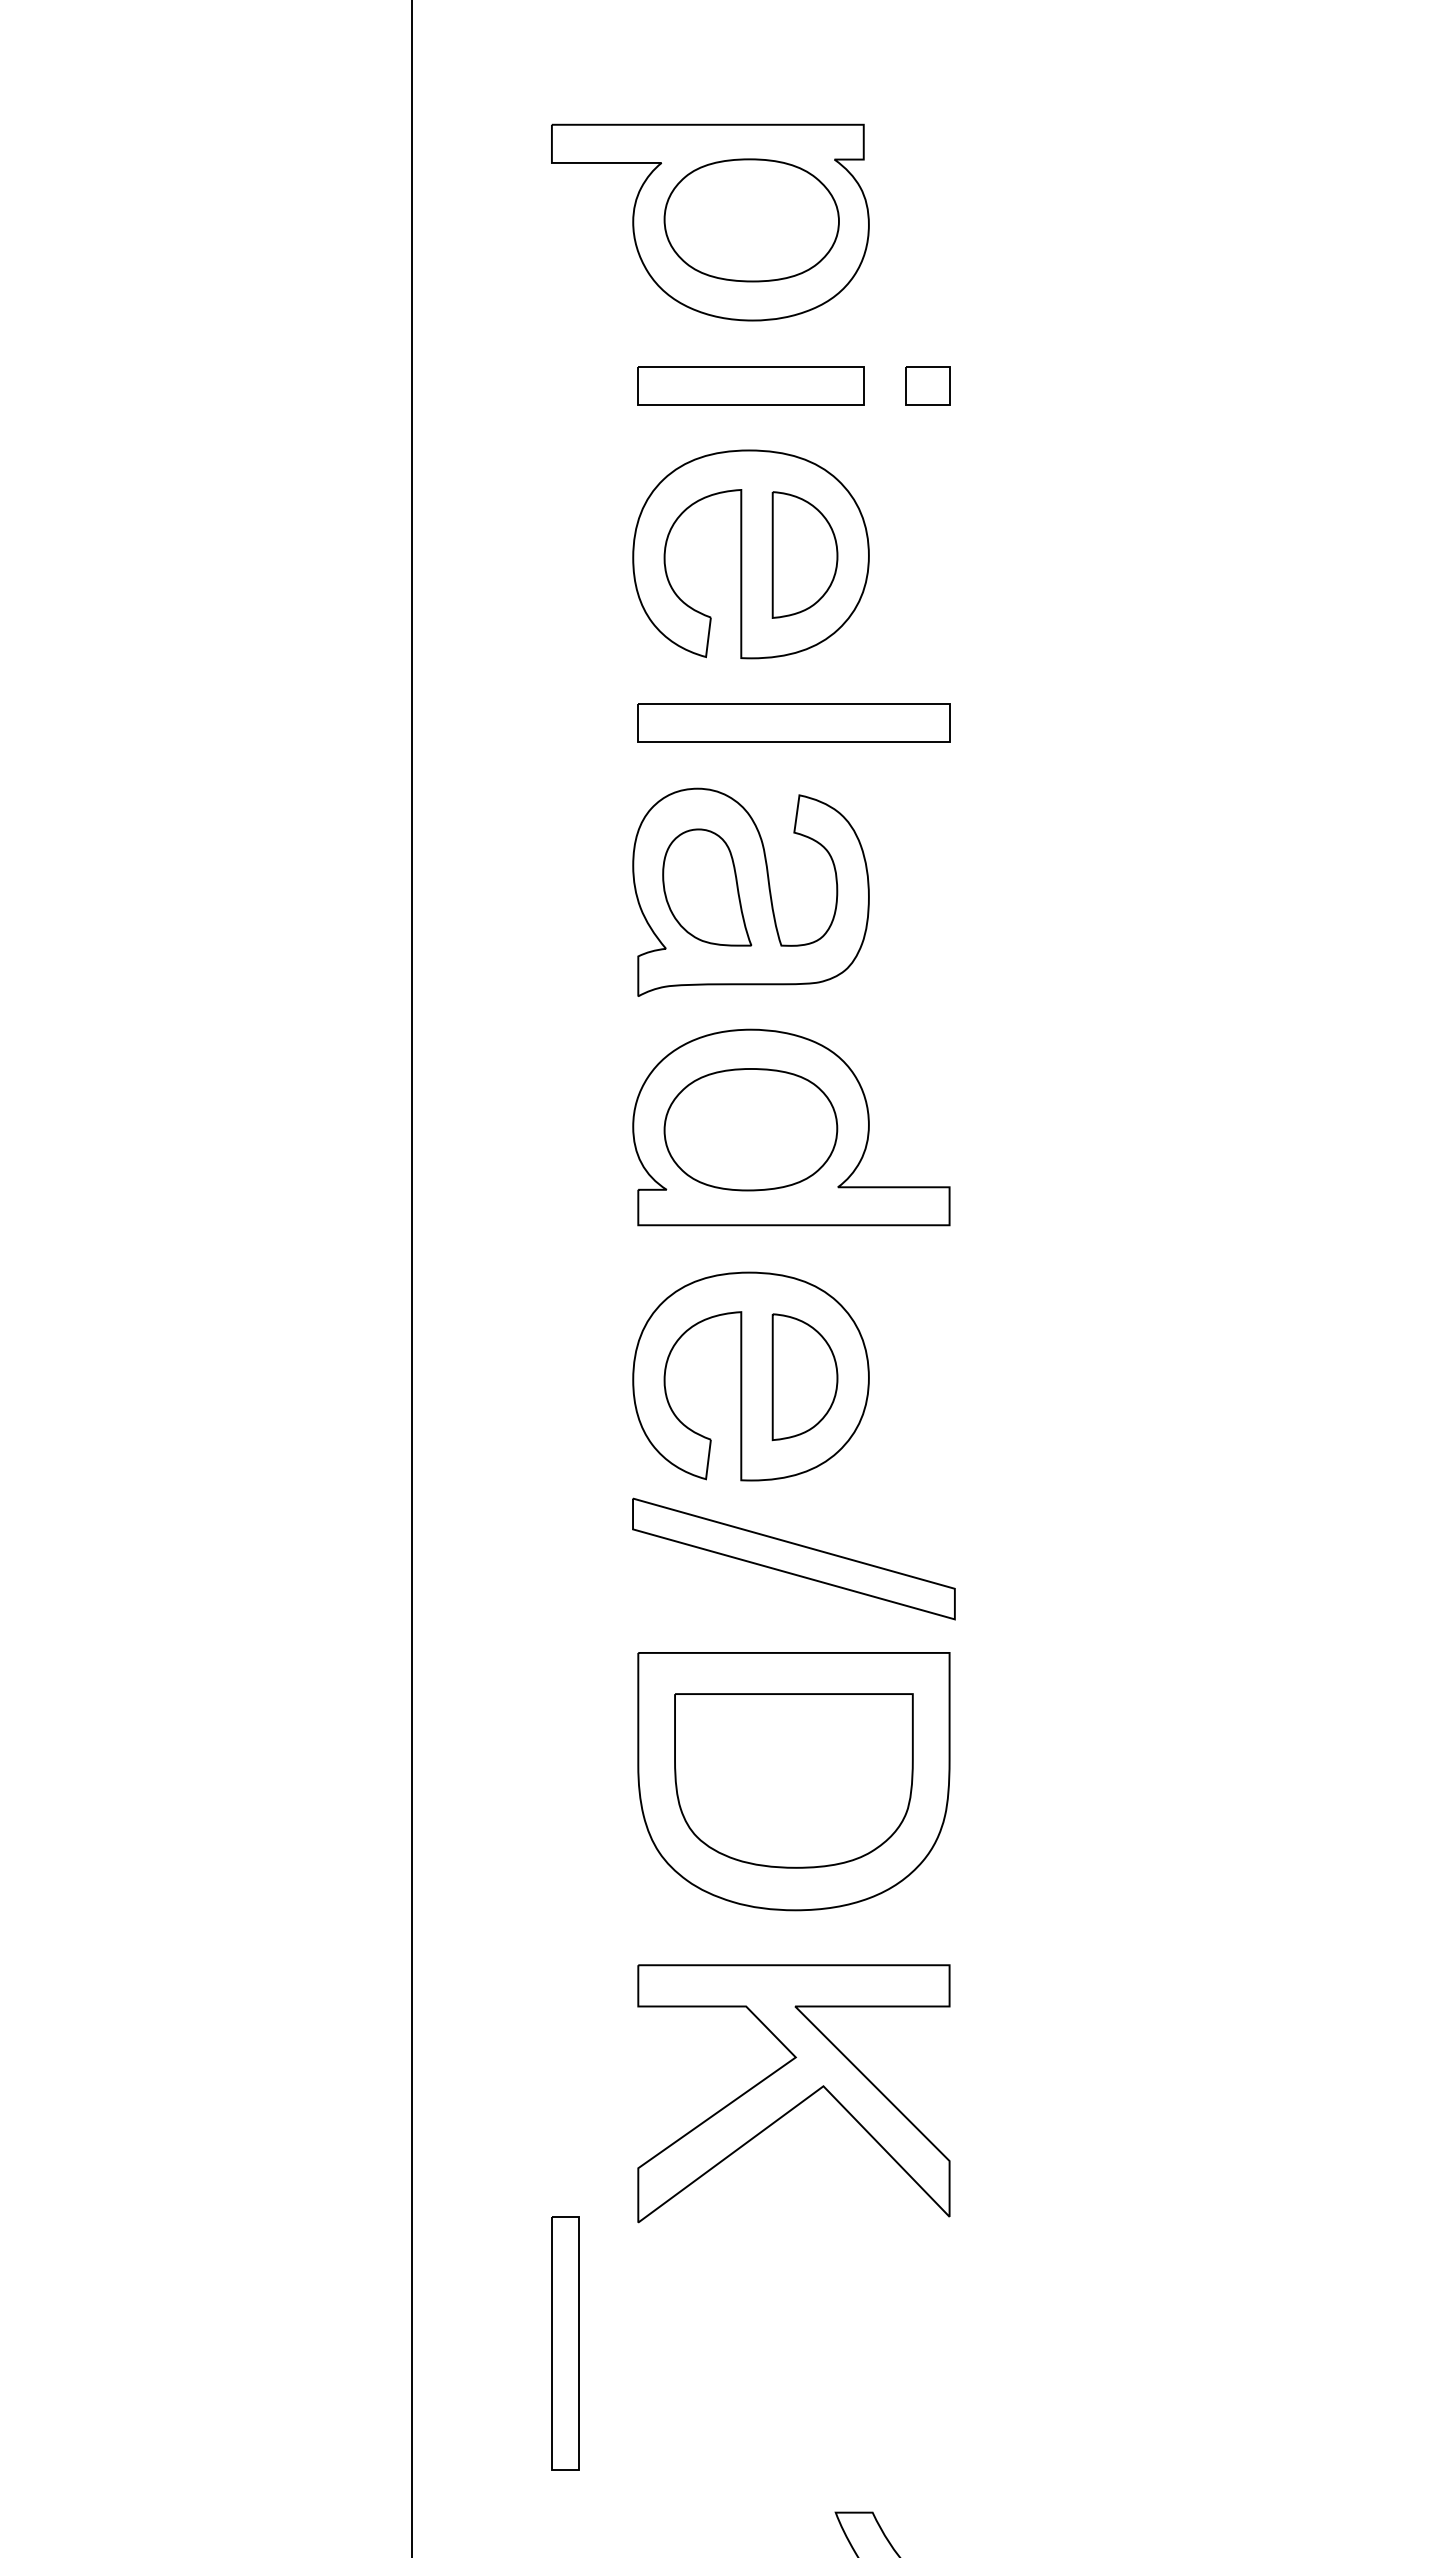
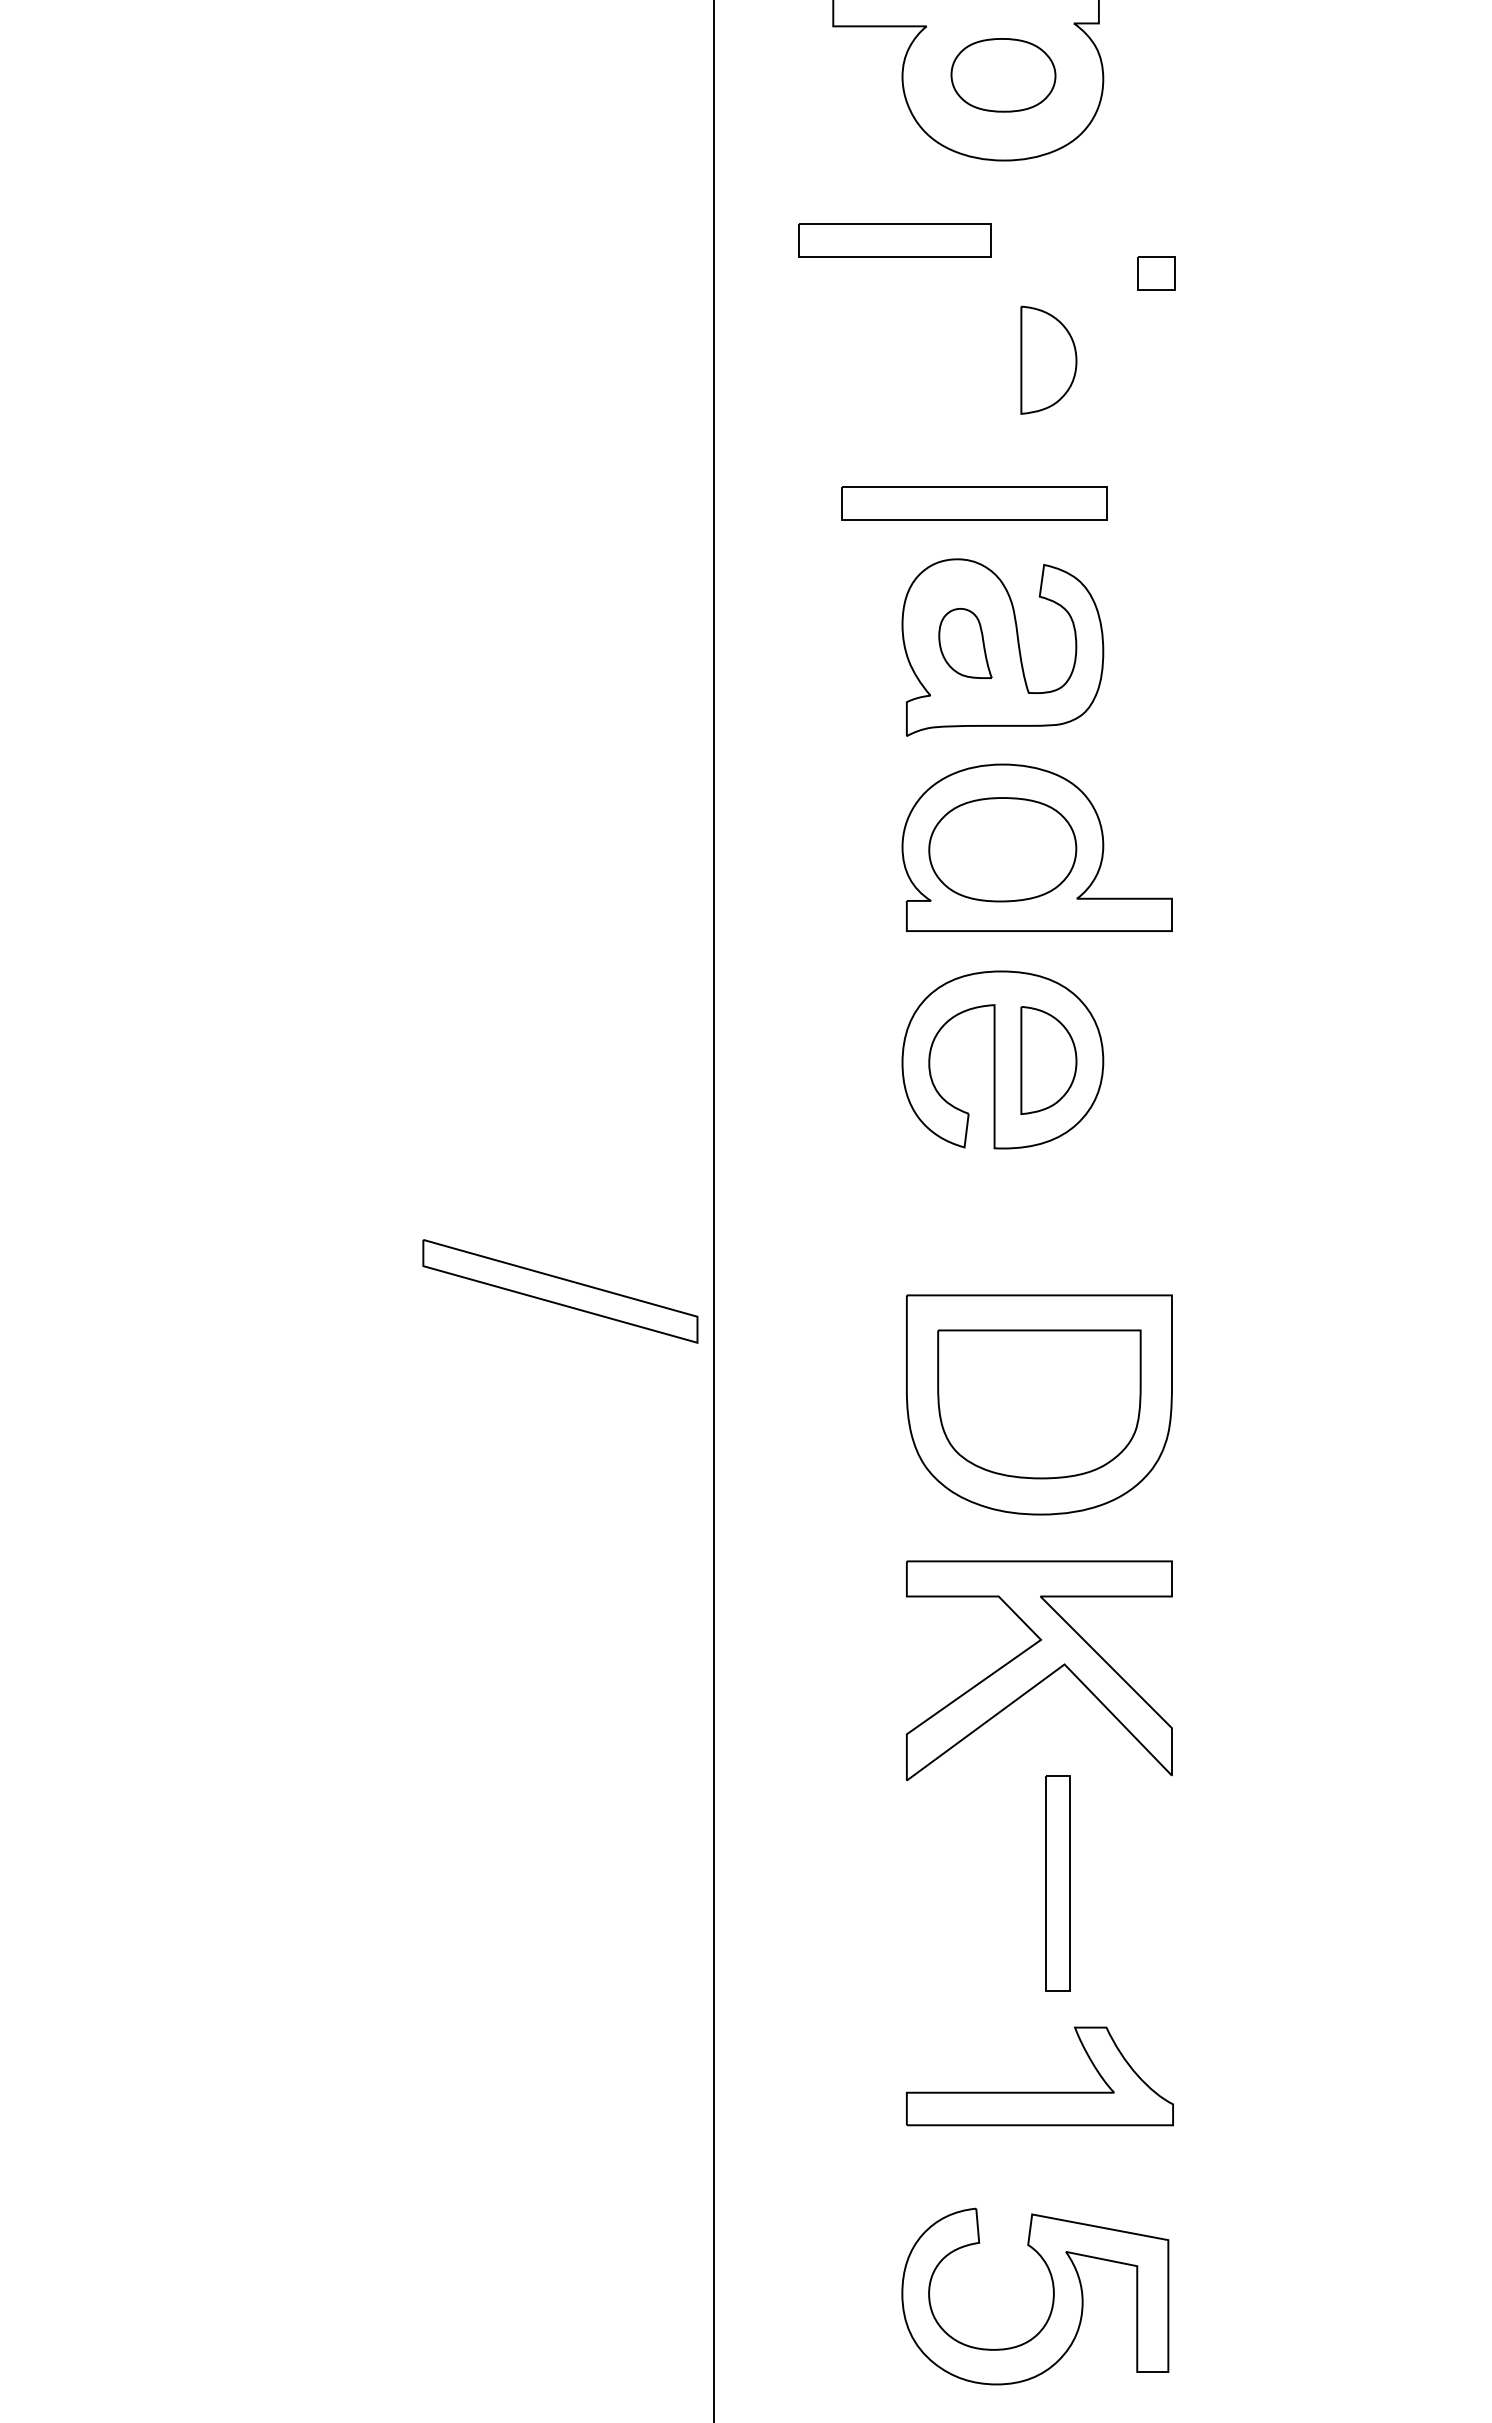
part: (751, 220) -> (1003, 75), size x0.7
part: (750, 386) -> (894, 240), moved
part: (927, 386) -> (1156, 273), moved
part: (750, 554) -> (1002, 359), removed
part: (794, 723) -> (974, 503), moved
part: (707, 887) -> (965, 643), size x0.7
part: (794, 1559) -> (560, 1291), moved
part: (565, 2343) -> (1057, 1883), moved

